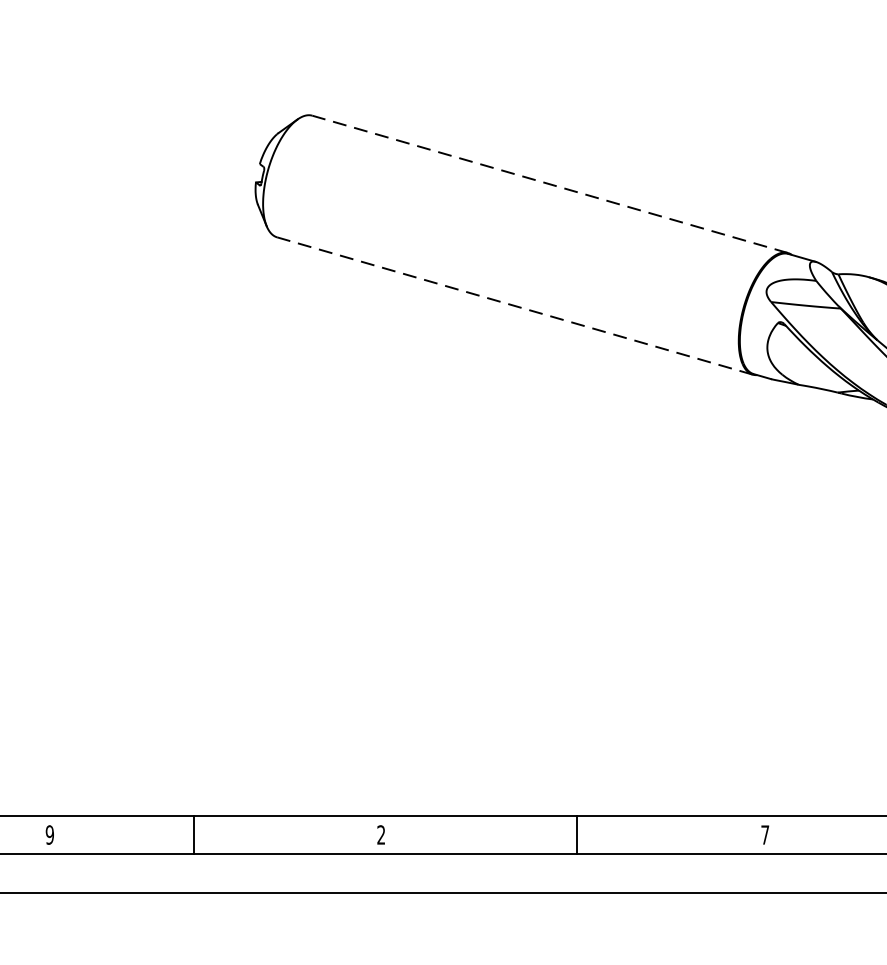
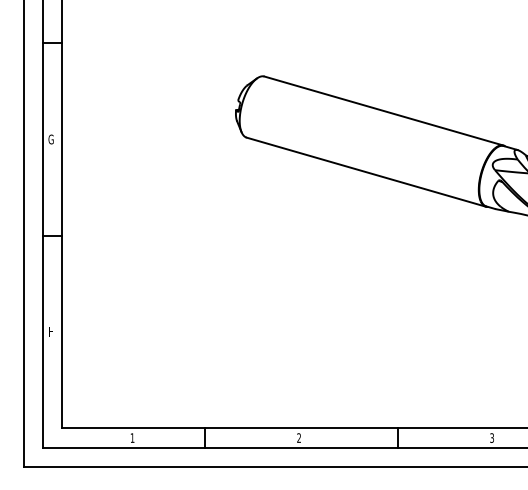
line: (549, 183) -> (383, 110), dashed -> solid
line: (513, 306) -> (365, 172), dashed -> solid
text: (49, 833) -> (132, 437), 9 -> 1
text: (764, 833) -> (491, 437), 7 -> 3

